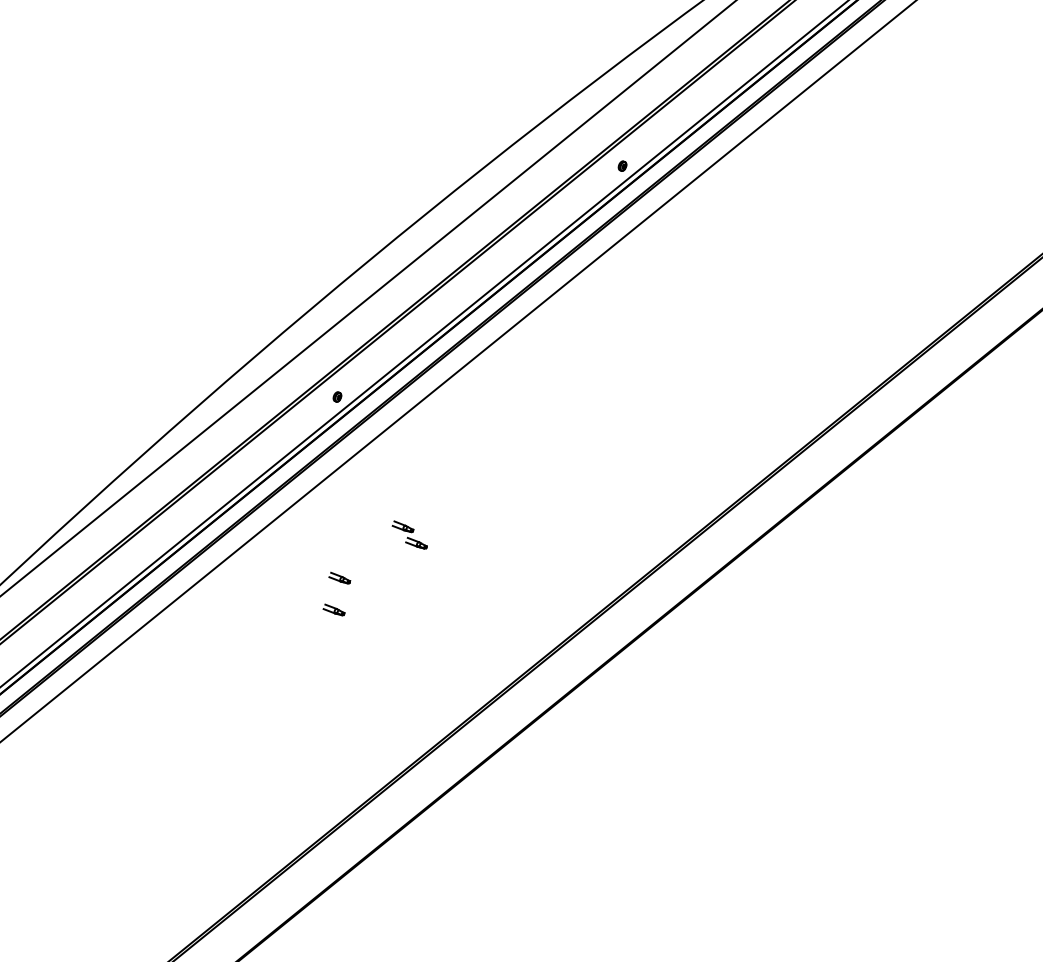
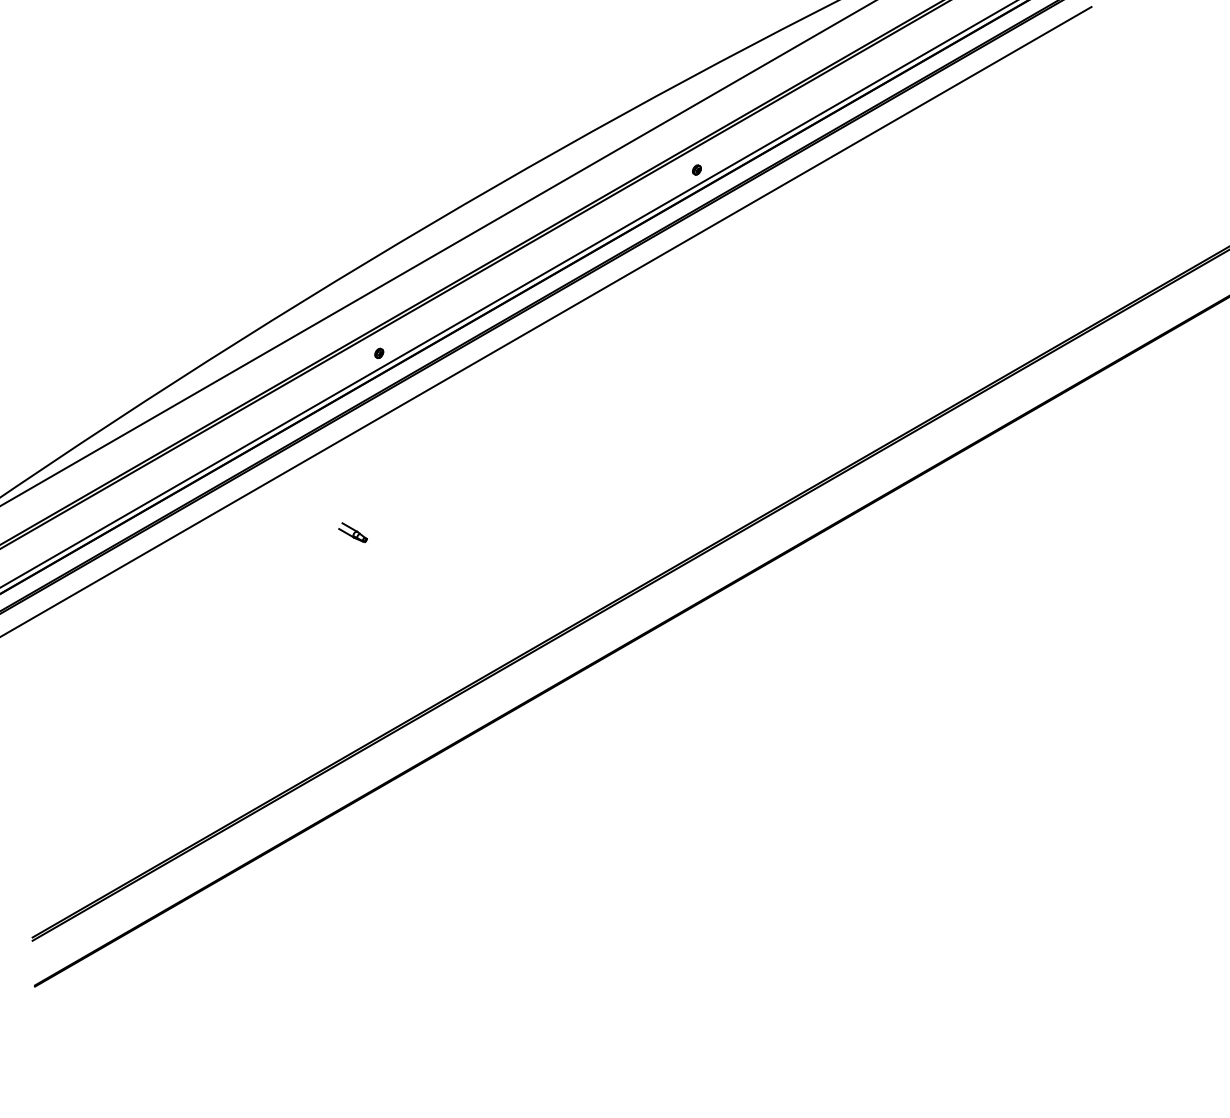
part: (409, 534) -> (428, 500), removed
part: (339, 578) -> (352, 532), size x1.4
part: (333, 609) -> (342, 562), removed

